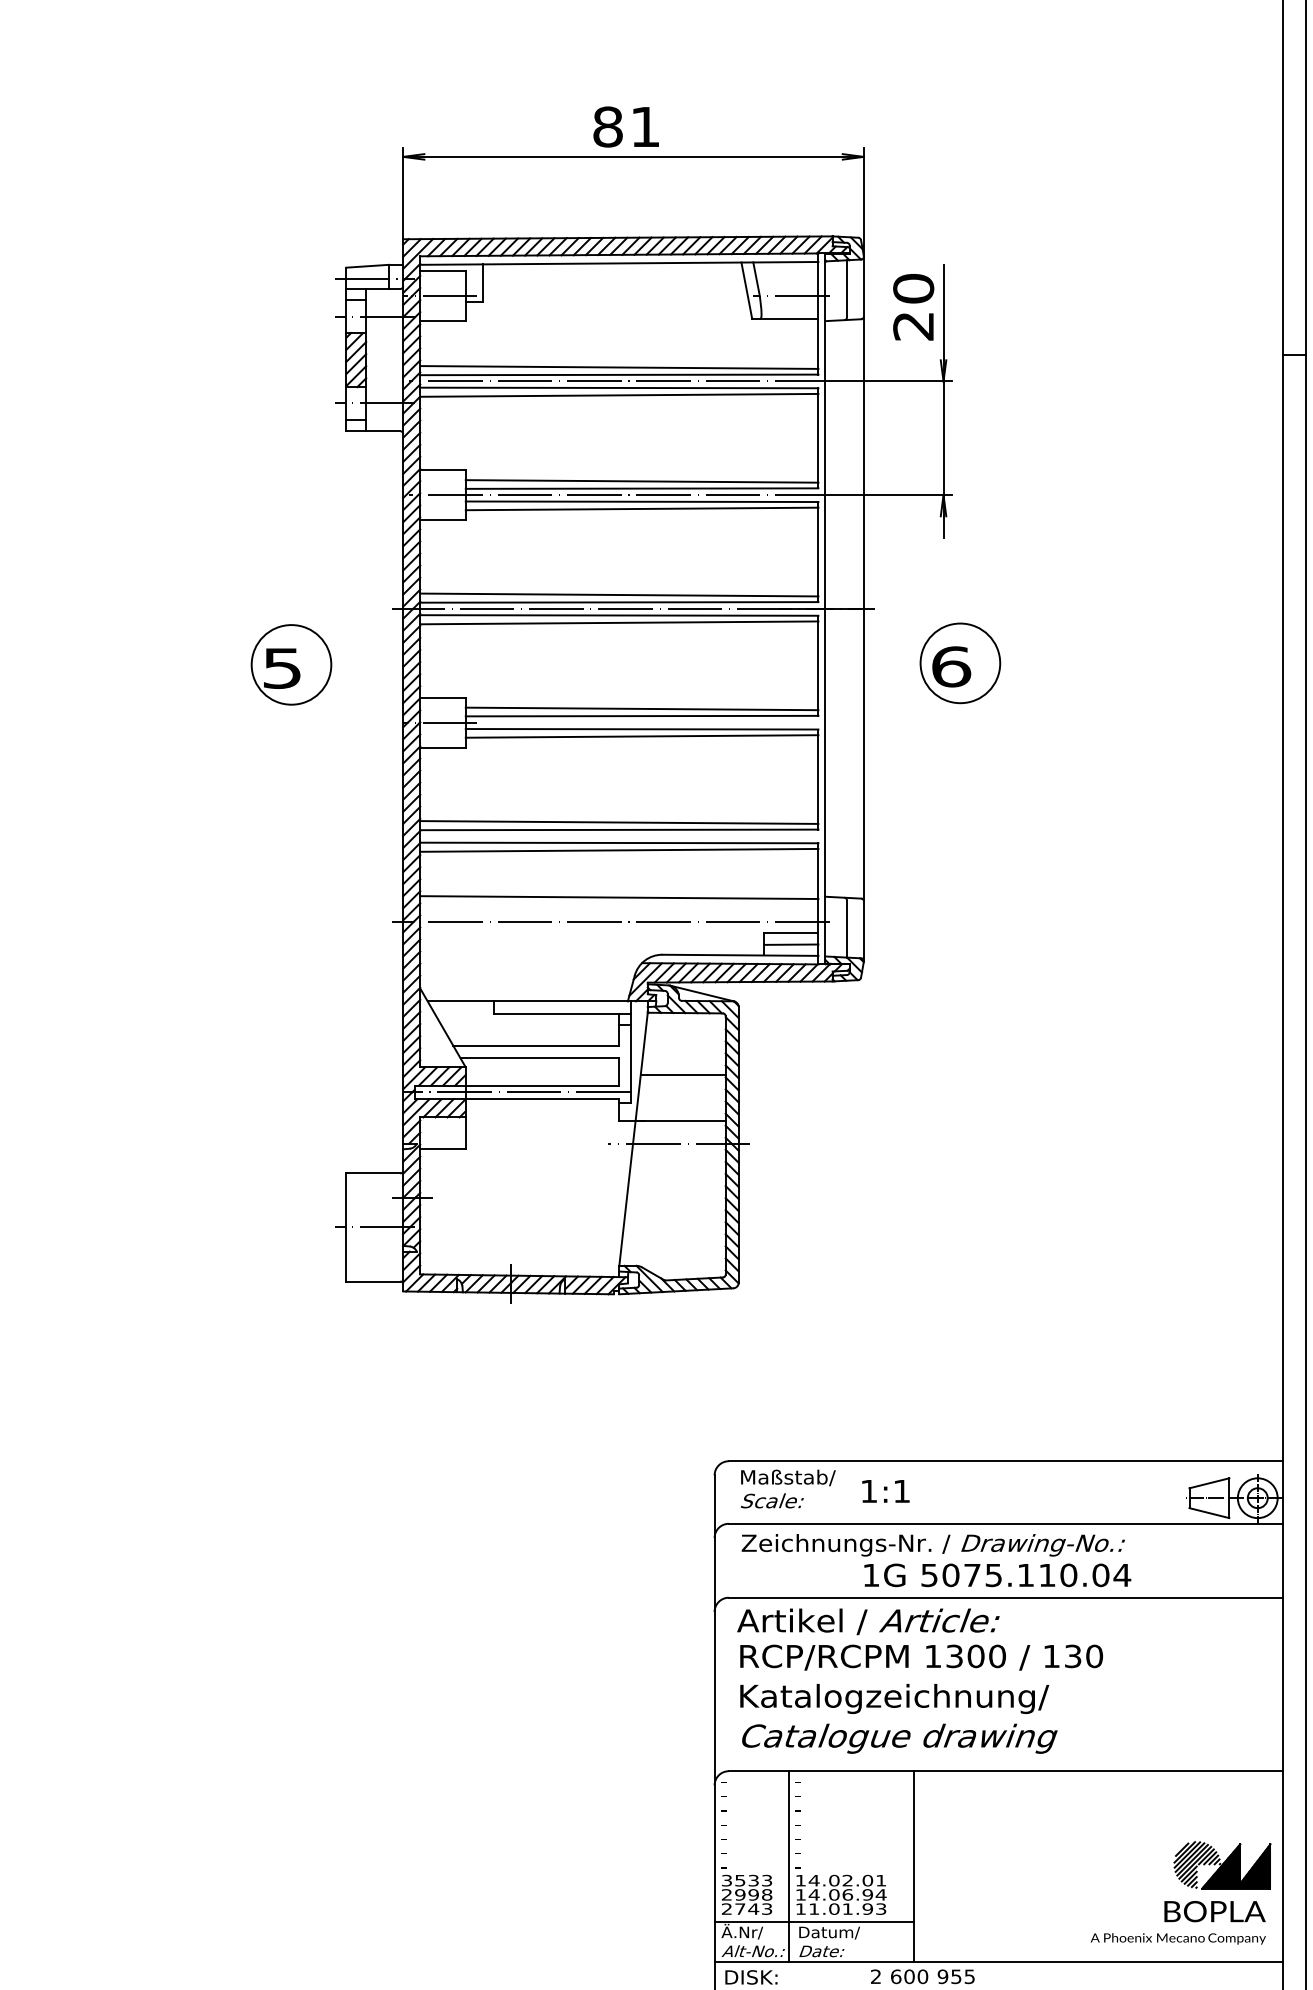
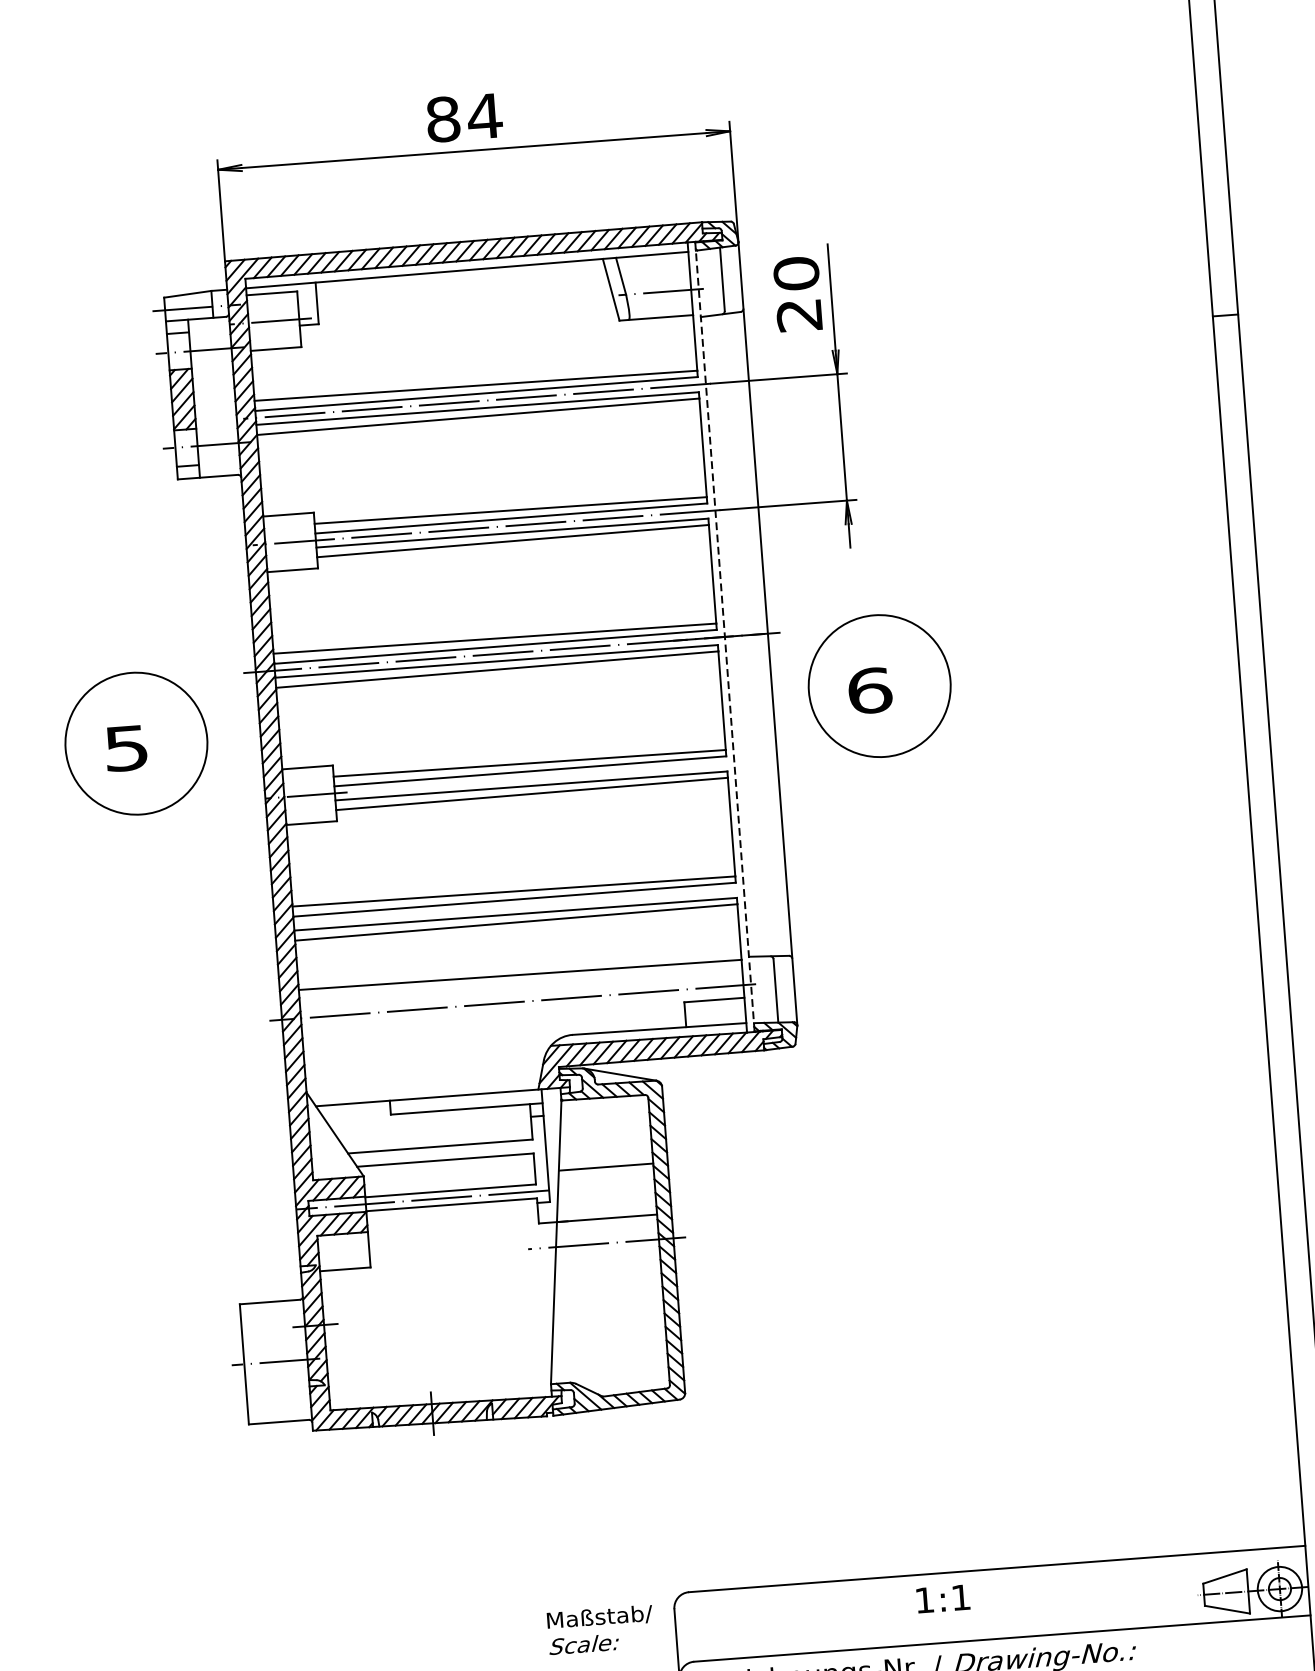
text: (645, 126) -> (484, 115), 81 -> 84
line: (825, 608) -> (725, 636), solid -> dashed
circle: (960, 663) -> (879, 686), size x1.6
circle: (291, 664) -> (136, 743), size x1.6
line: (791, 944) -> (715, 1012), removed
text: (788, 1488) -> (600, 1629), moved
text: (885, 1491) -> (942, 1599), moved

